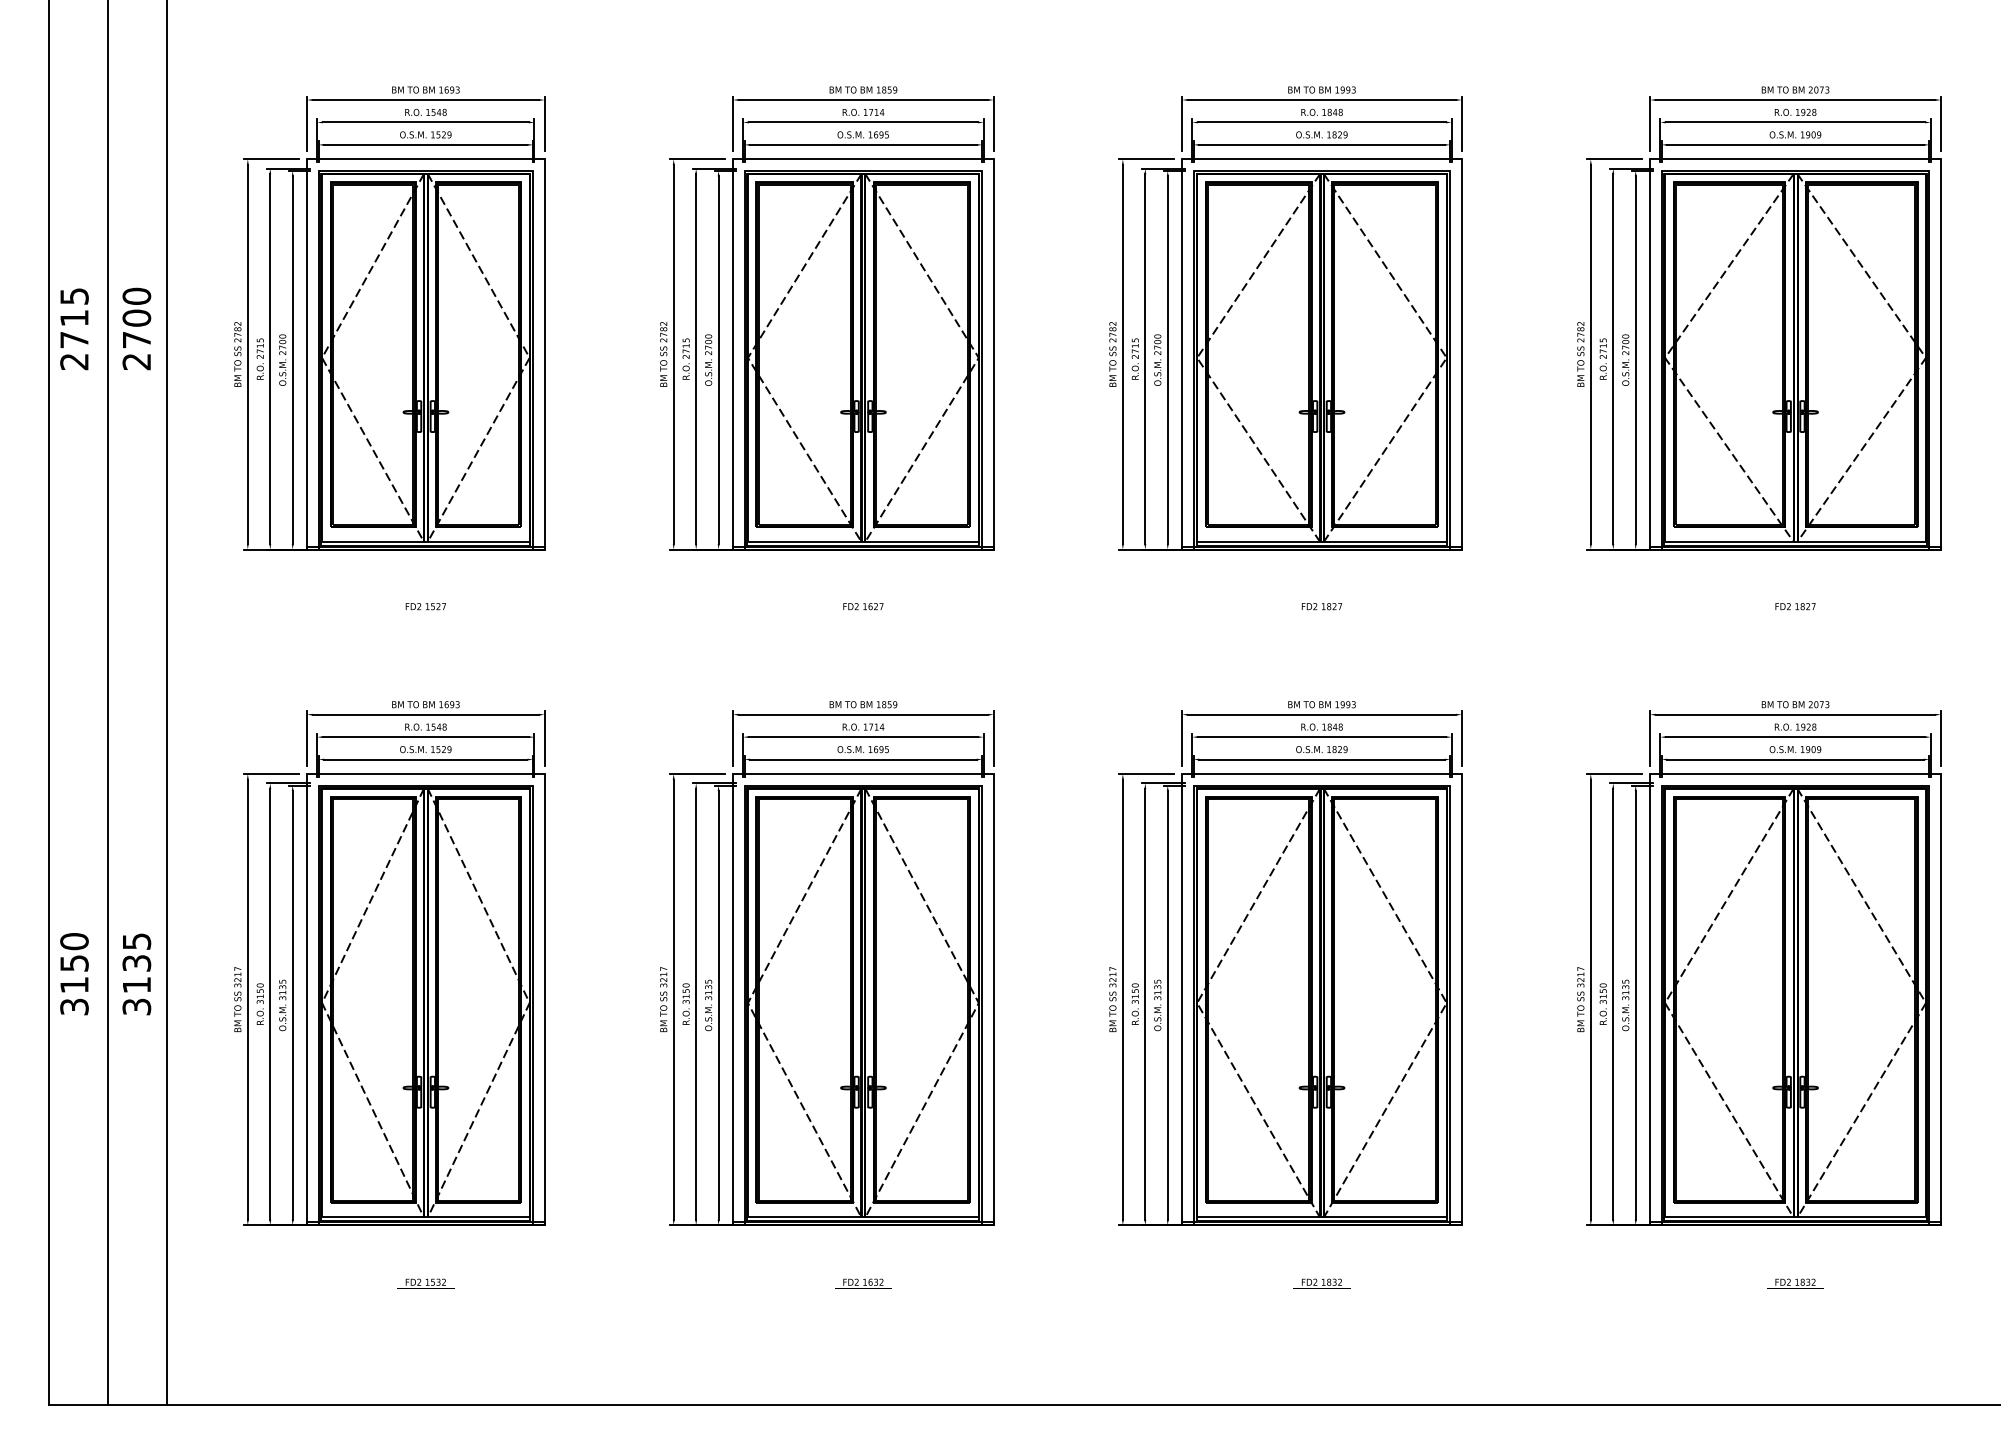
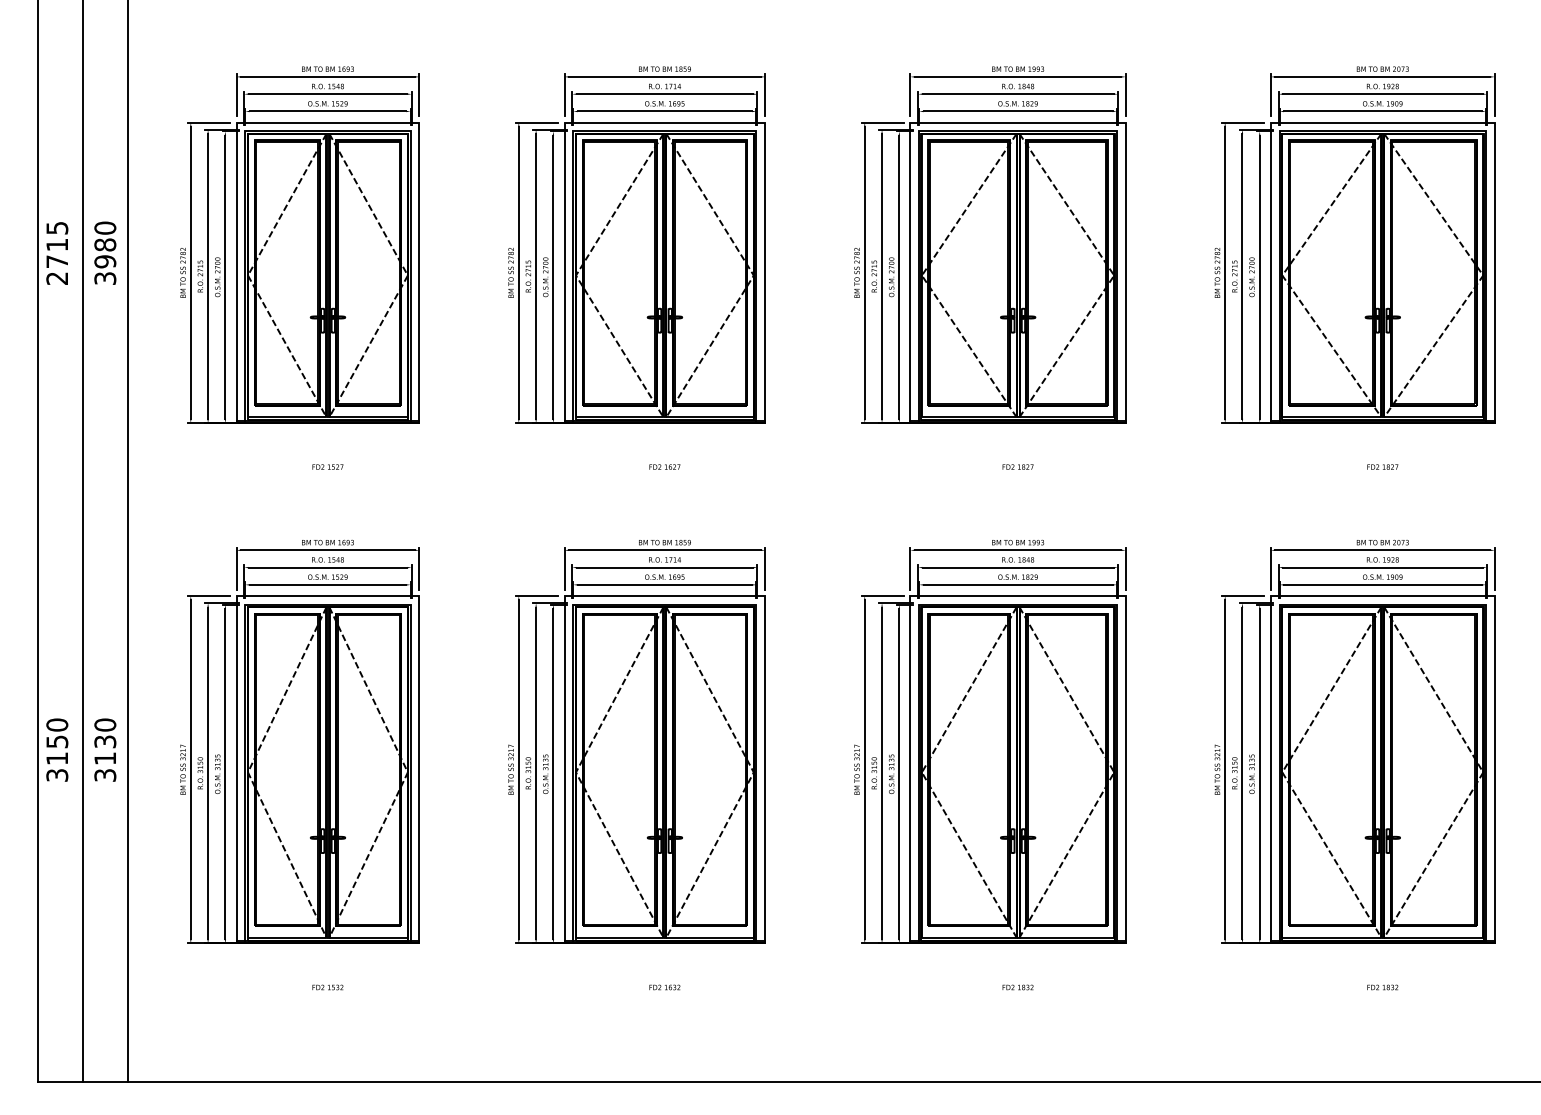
text: (137, 339) -> (105, 261), 2700 -> 3980
text: (137, 940) -> (105, 724), 3135 -> 3130

